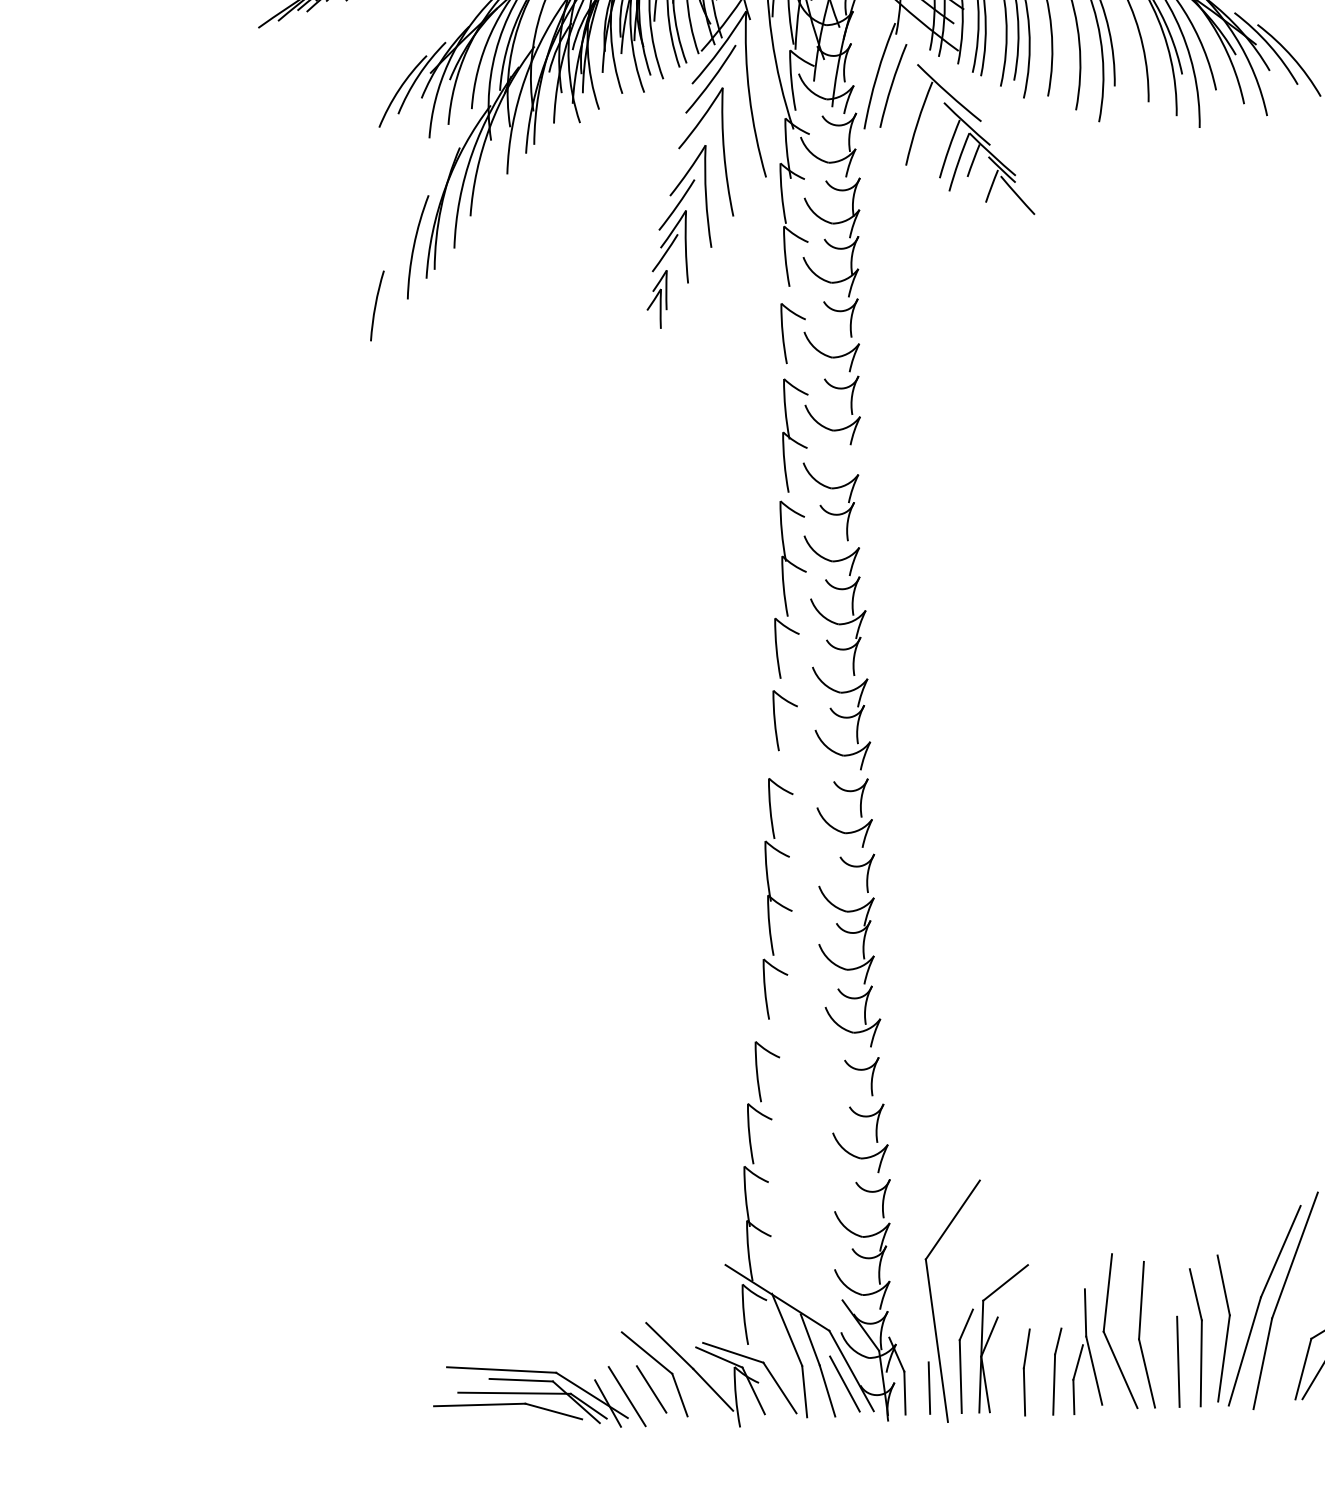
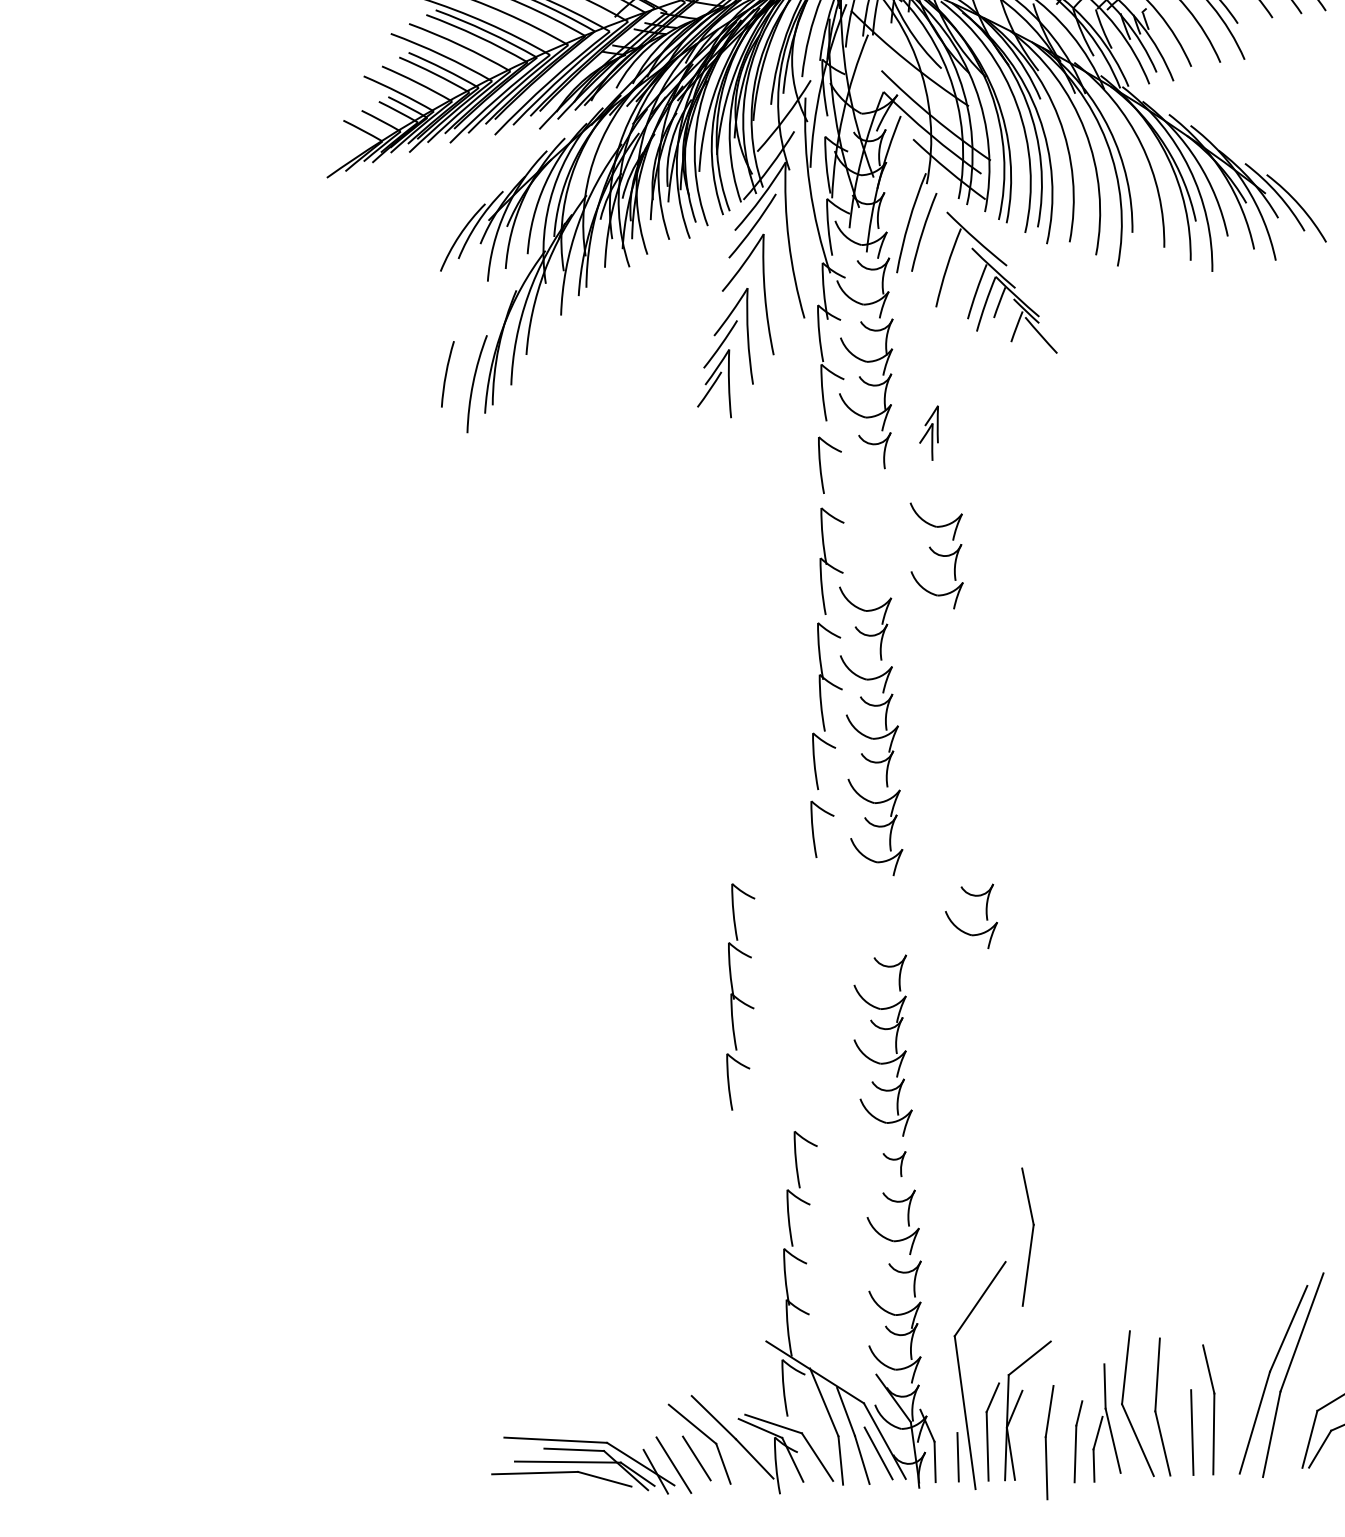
part: (656, 298) -> (928, 432), moved
curve: (377, 305) -> (447, 373), moved
part: (832, 387) -> (936, 555), moved
part: (859, 812) -> (985, 915), moved
part: (777, 898) -> (740, 996), moved
part: (861, 1075) -> (894, 1163), size x0.7
part: (1223, 1327) -> (1027, 1236), moved
part: (1026, 1372) -> (1049, 1442), size x1.4

